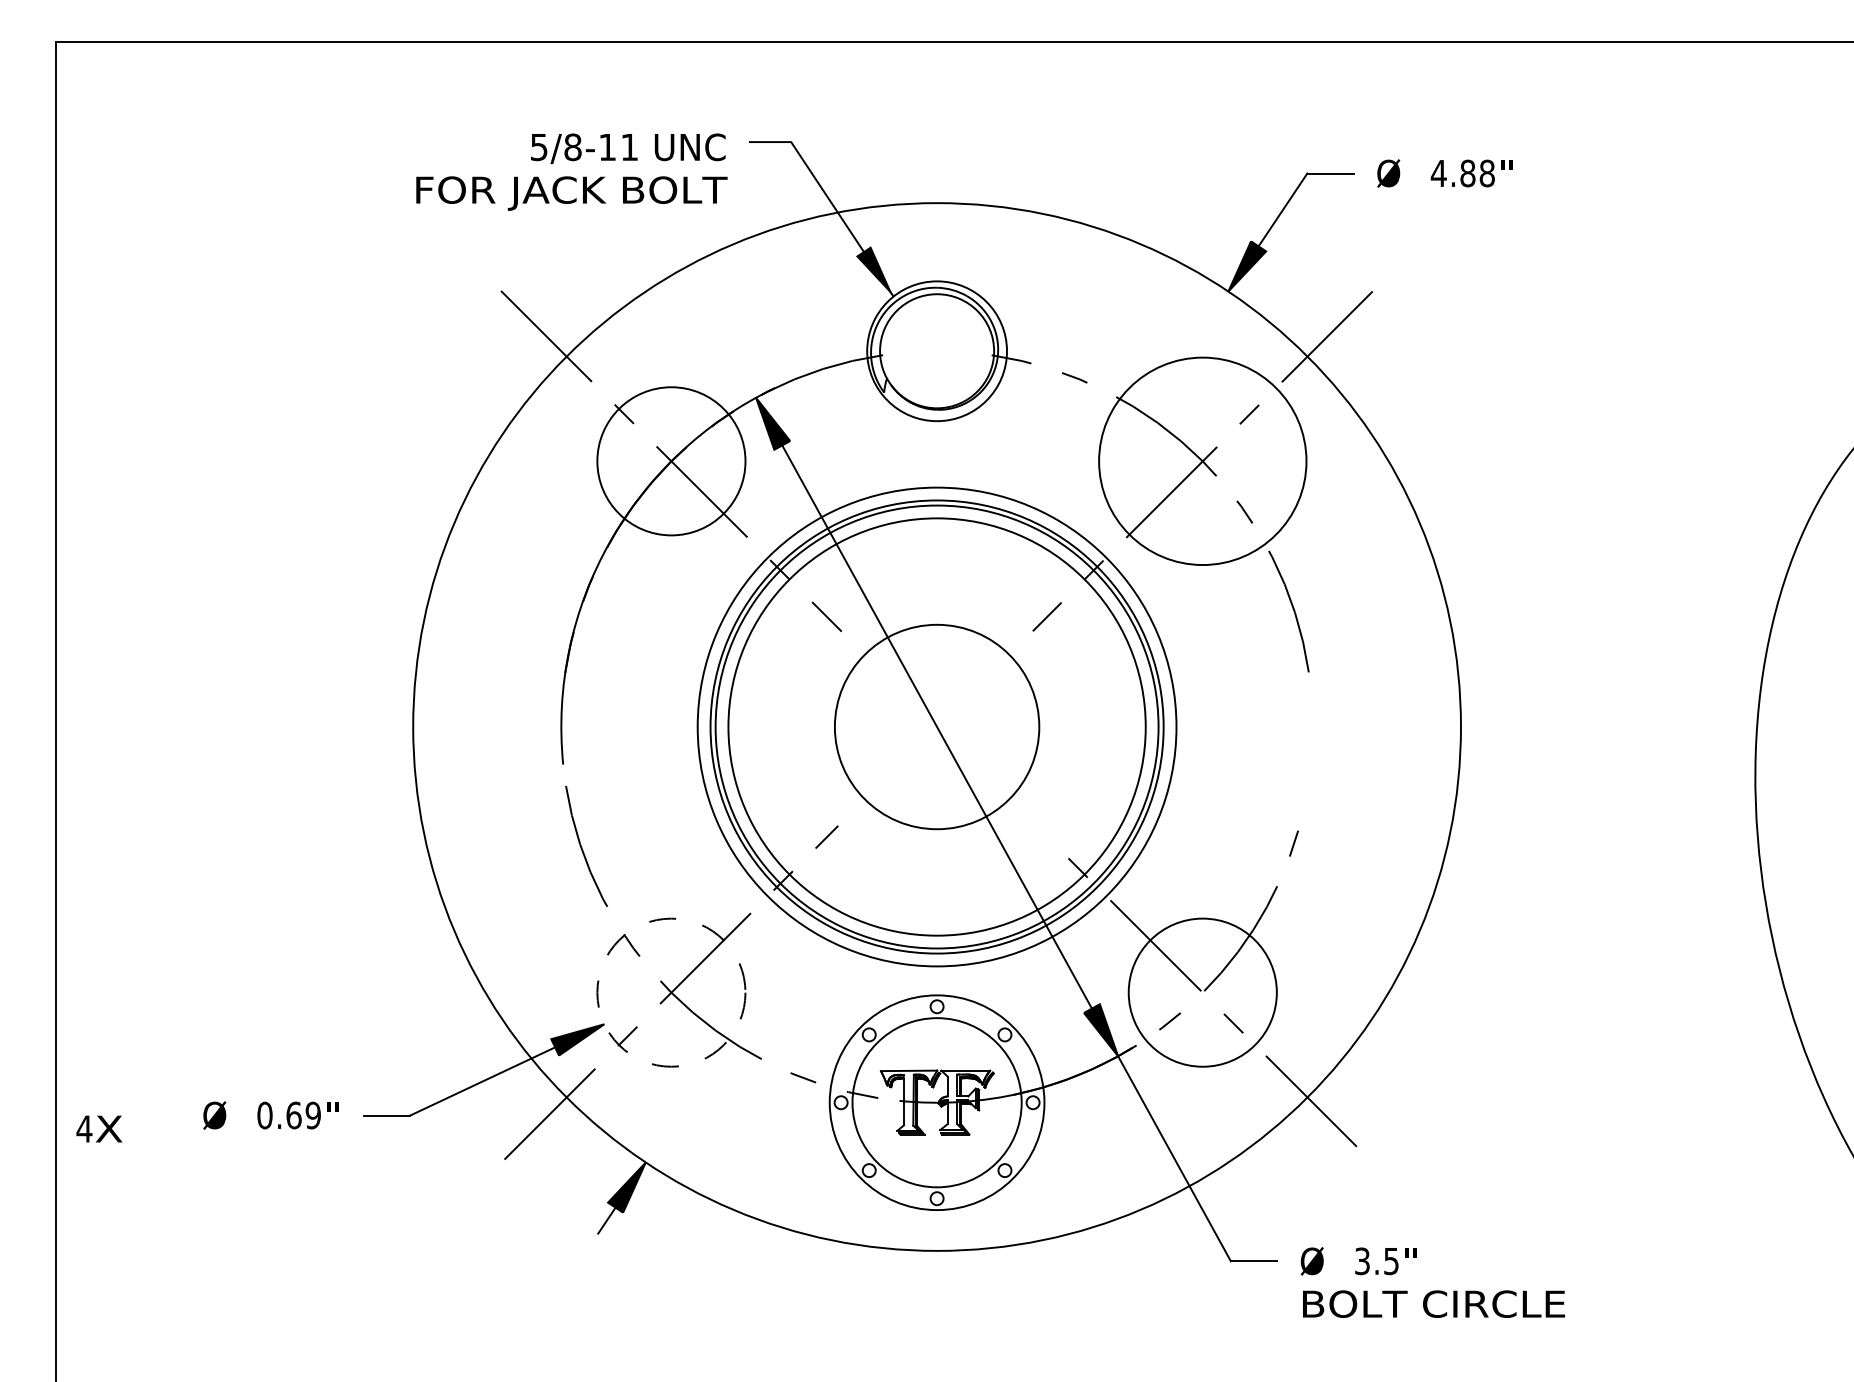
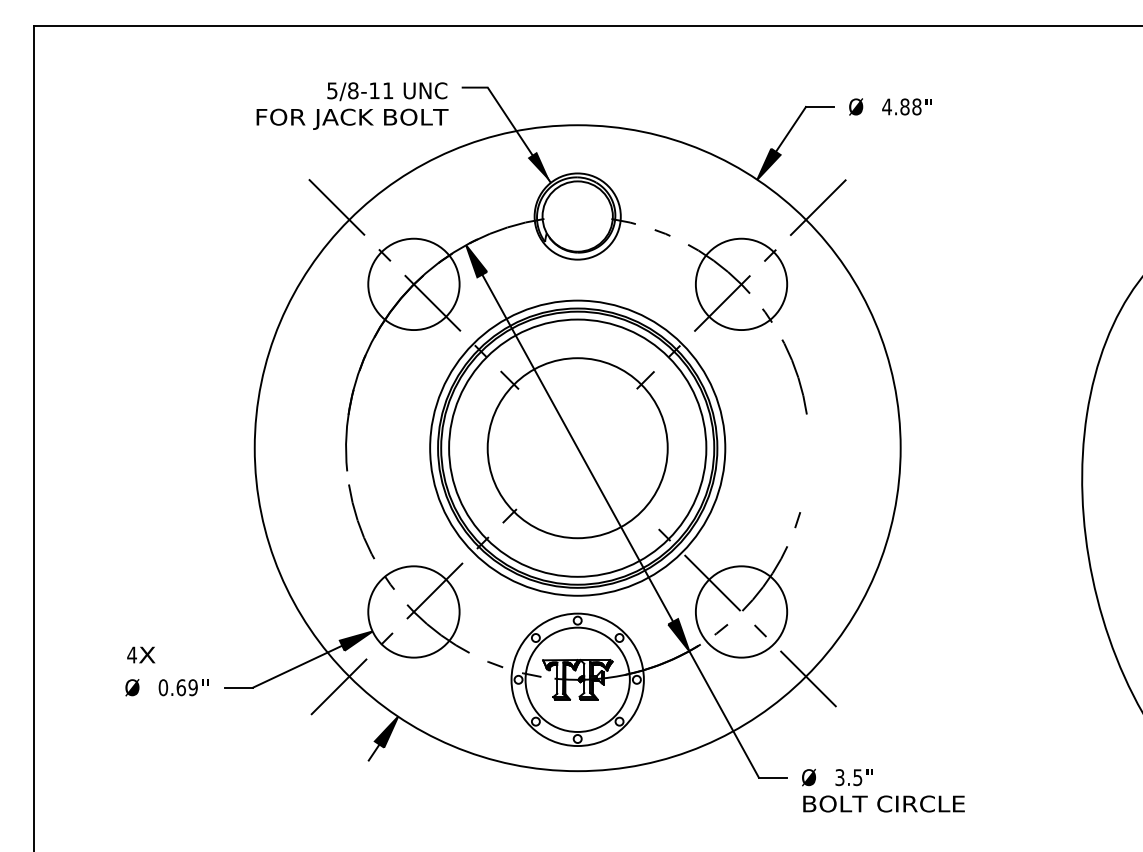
circle: (1202, 461) -> (741, 284), size x0.71
circle: (936, 727) -> (577, 448), size x1.43
circle: (670, 991) -> (413, 611), dashed -> solid
text: (99, 1128) -> (141, 654), moved

